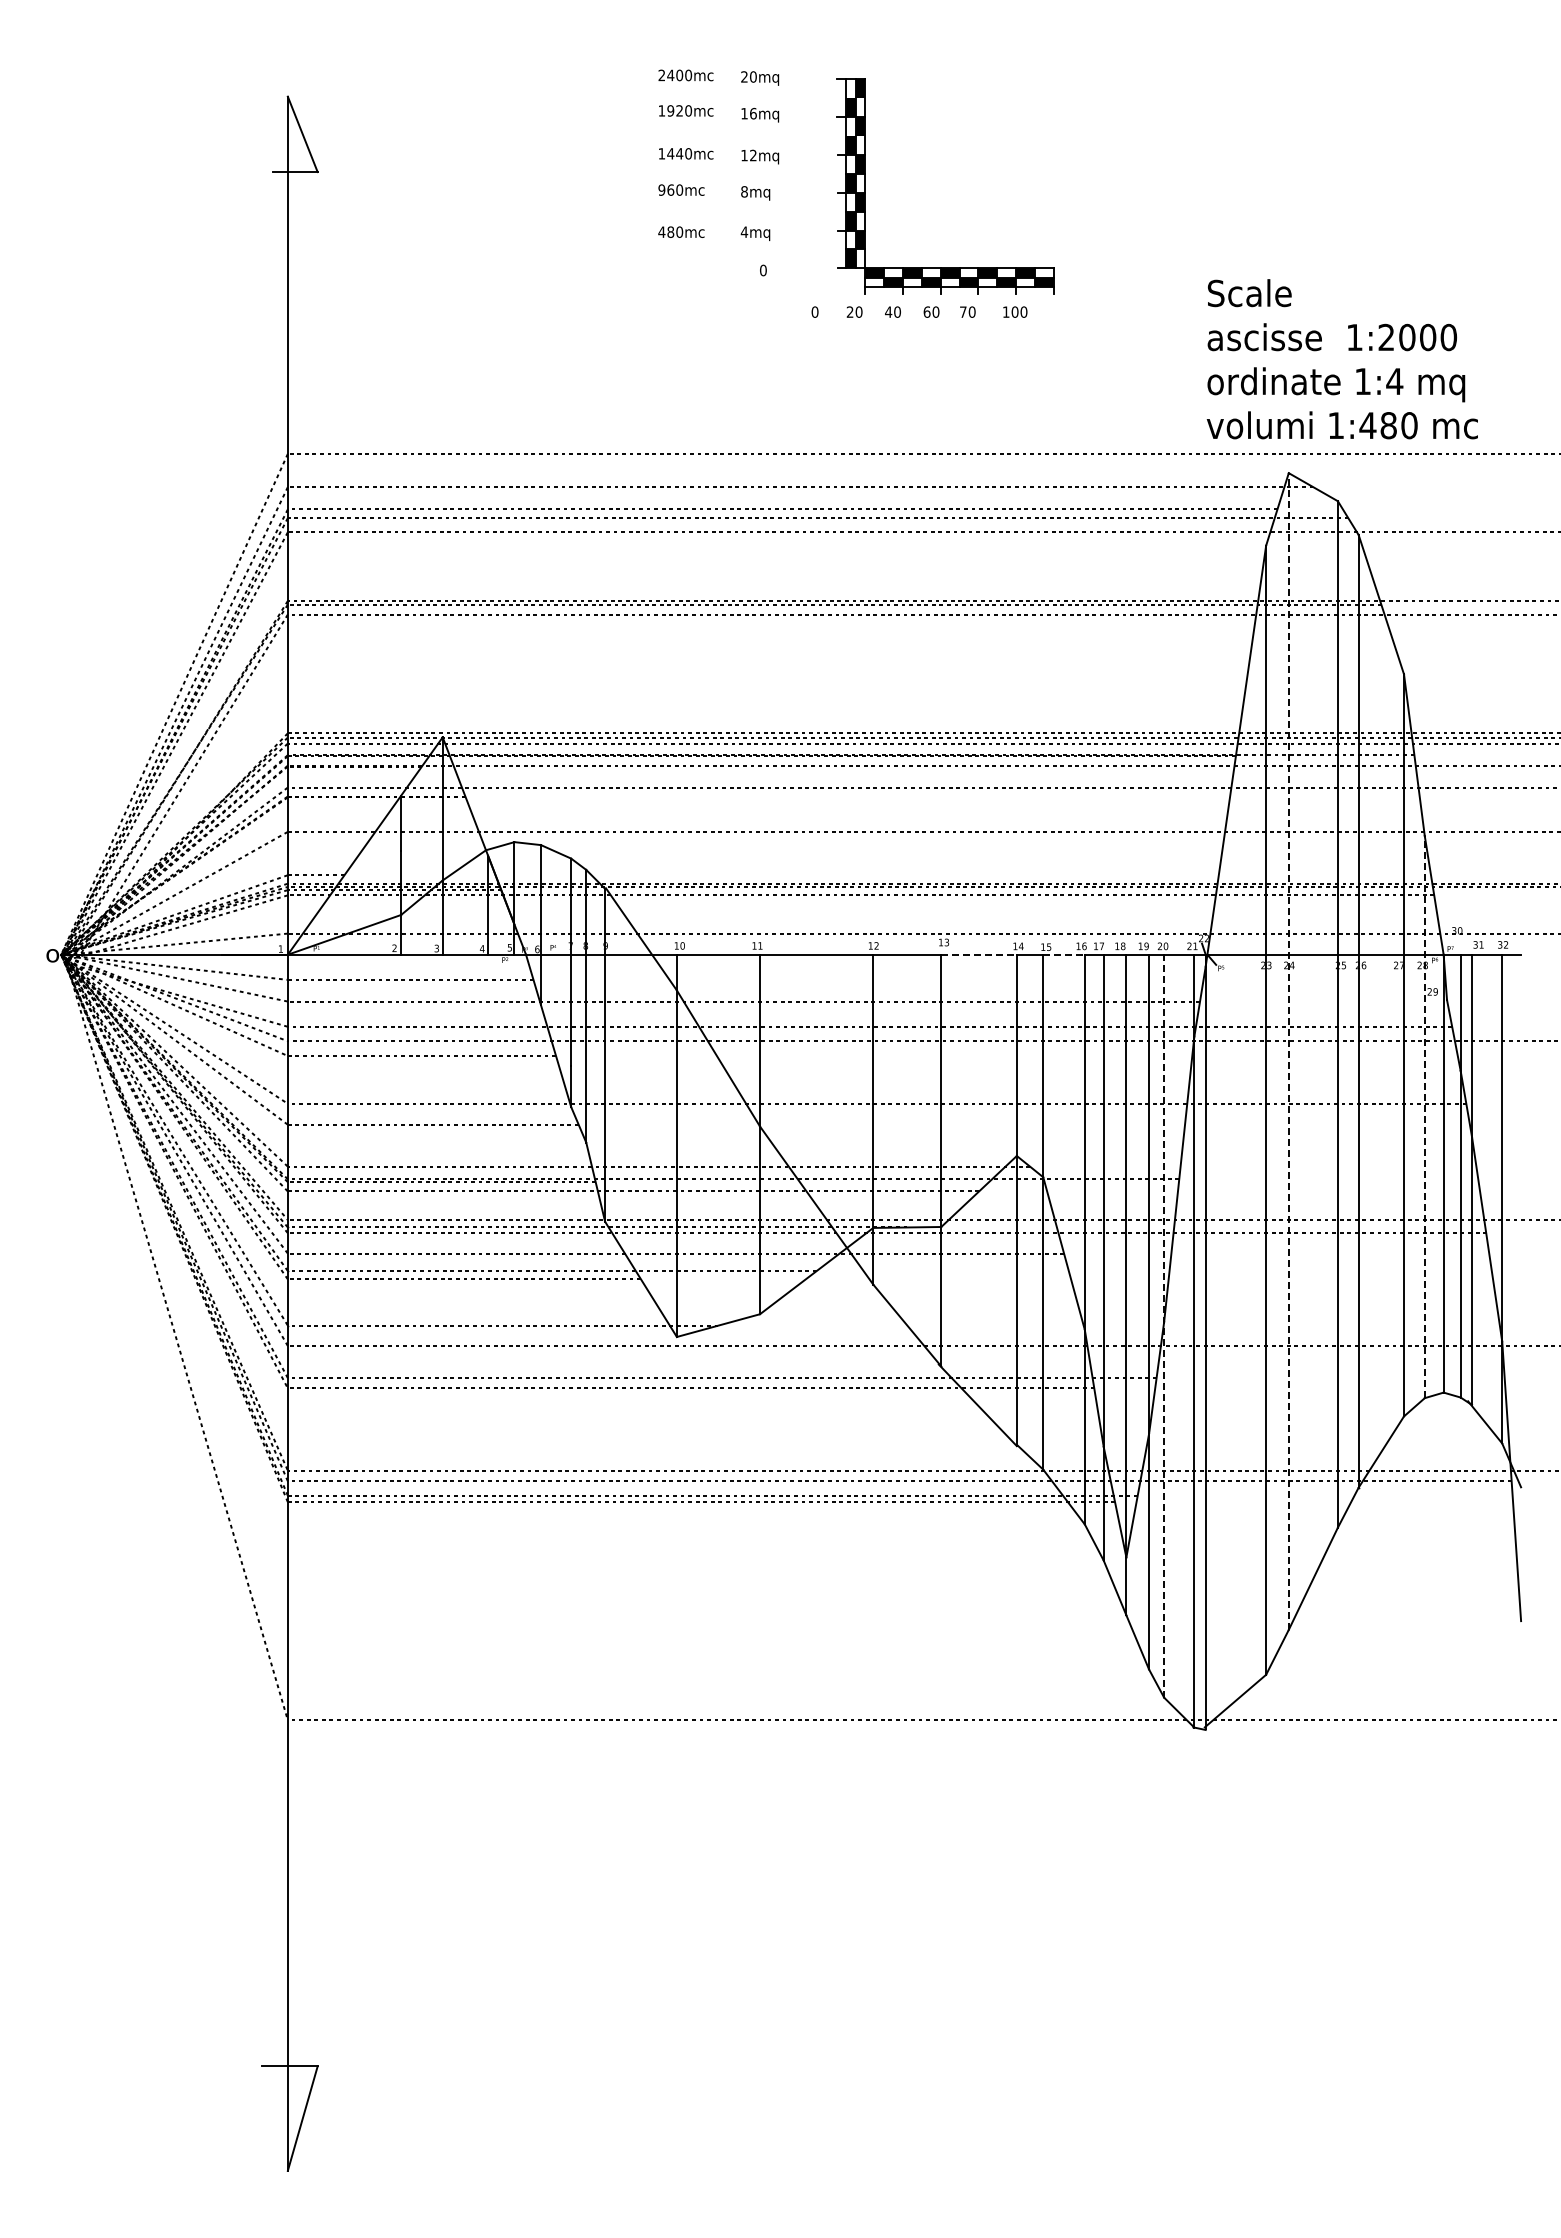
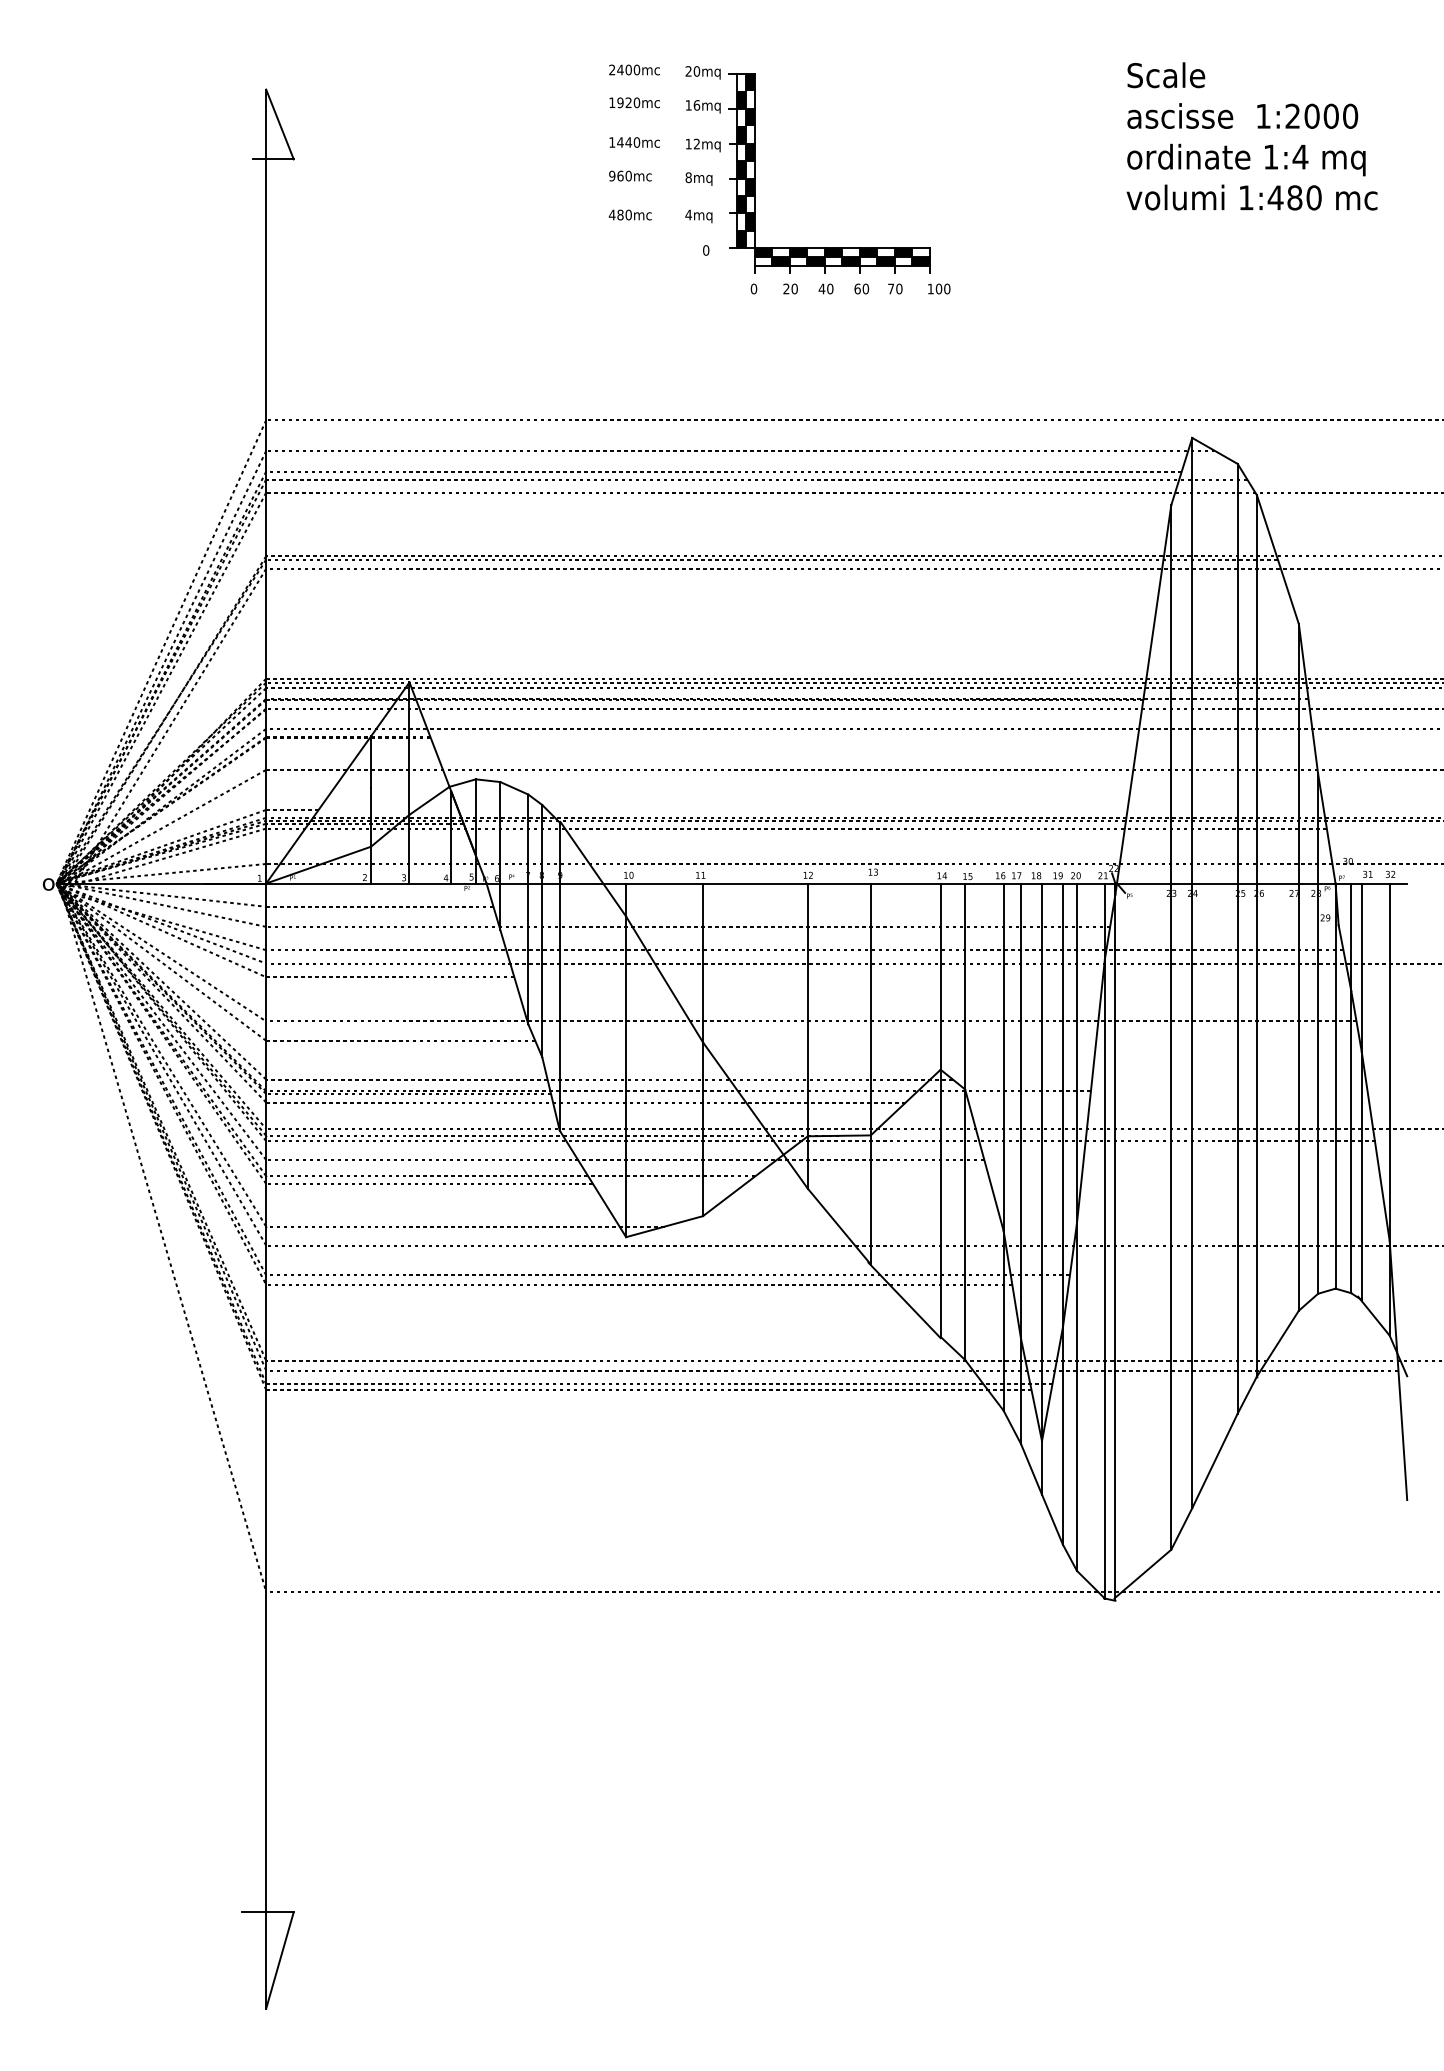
part: (865, 186) -> (755, 172), moved
text: (1341, 359) -> (1251, 136), moved
line: (979, 954) -> (906, 883), dashed -> solid
line: (1064, 954) -> (984, 883), dashed -> solid
line: (1288, 1051) -> (1192, 973), dashed -> solid
line: (1424, 1116) -> (1317, 1033), dashed -> solid
line: (1164, 1325) -> (1077, 1226), dashed -> solid

